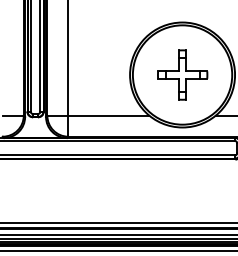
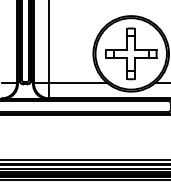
part: (182, 74) -> (131, 53), size x1.43

